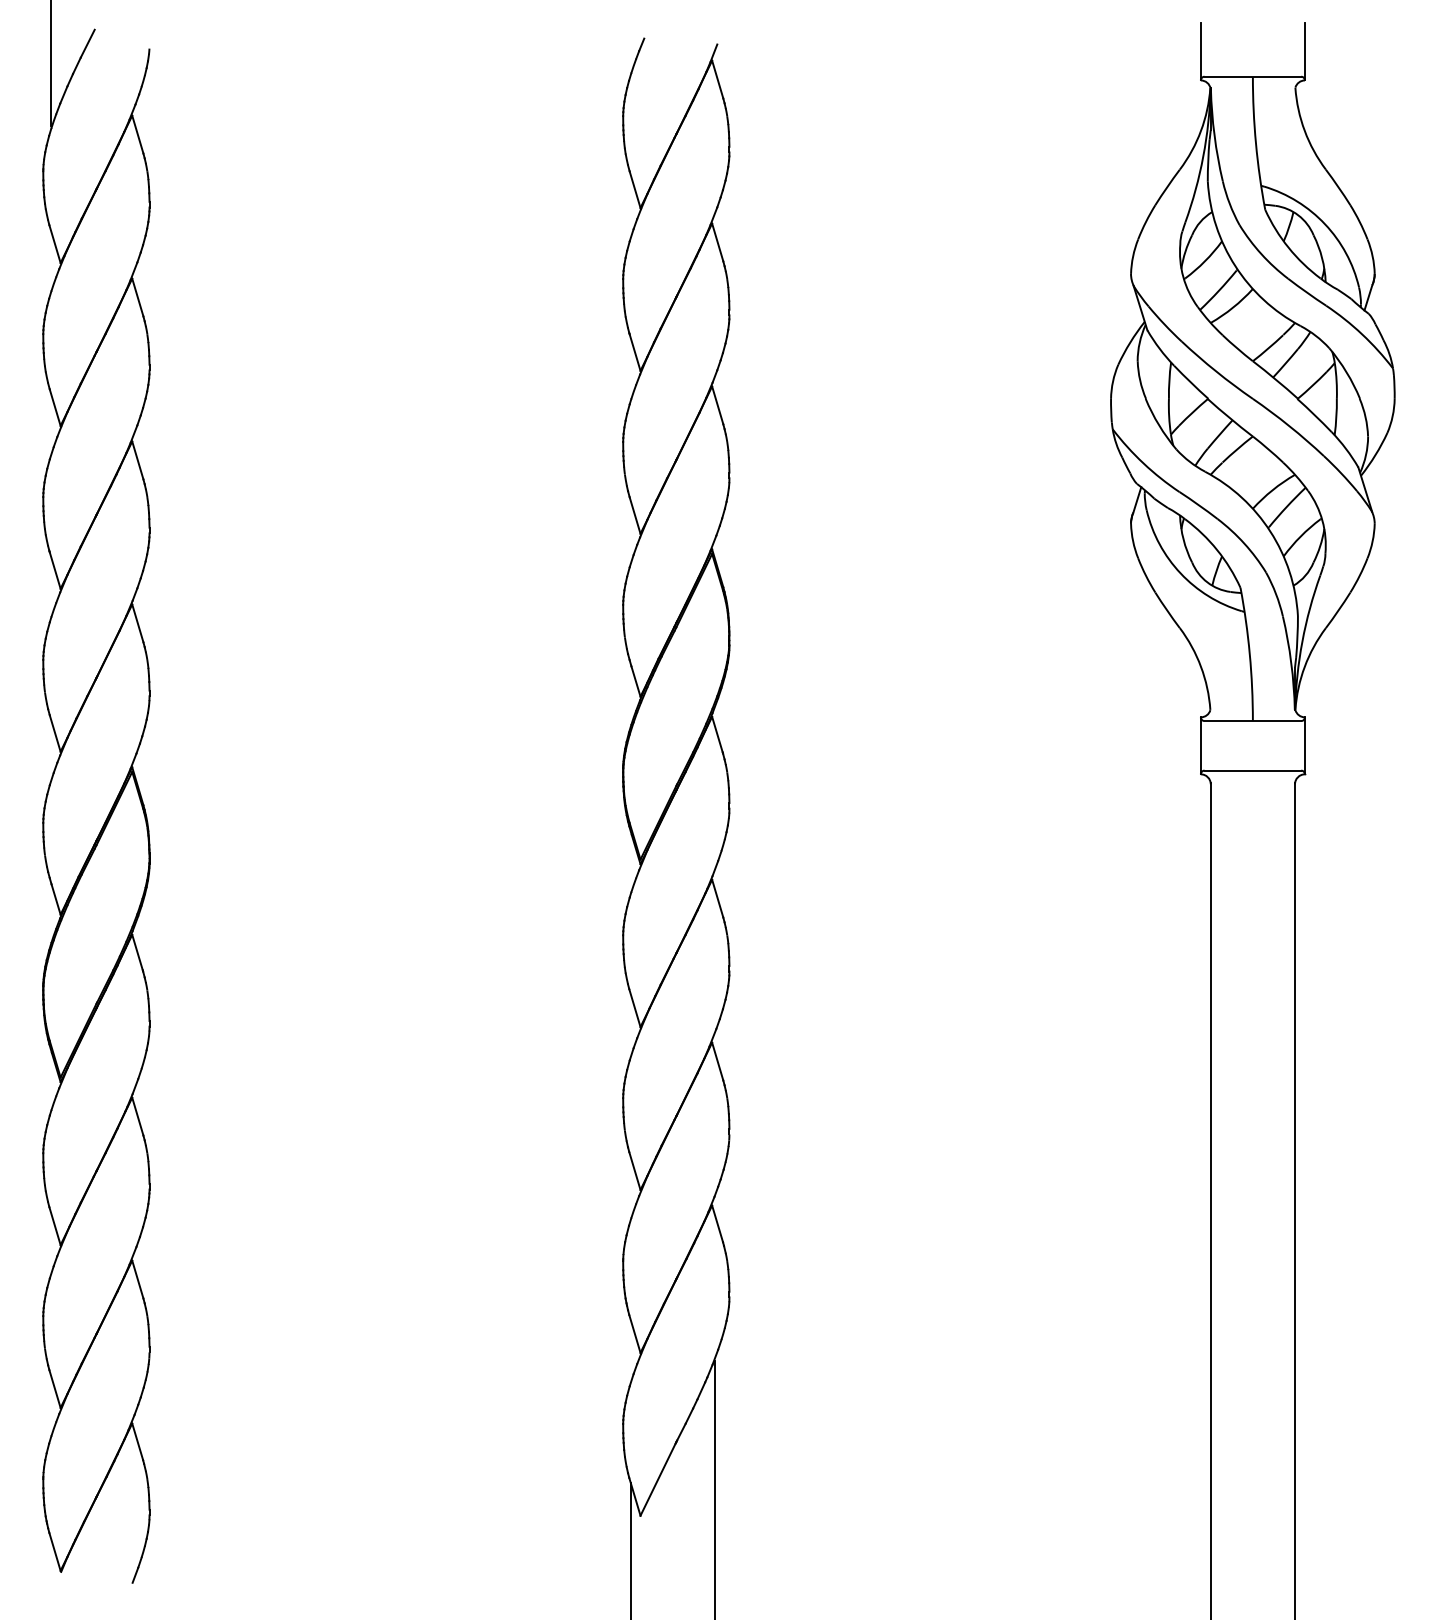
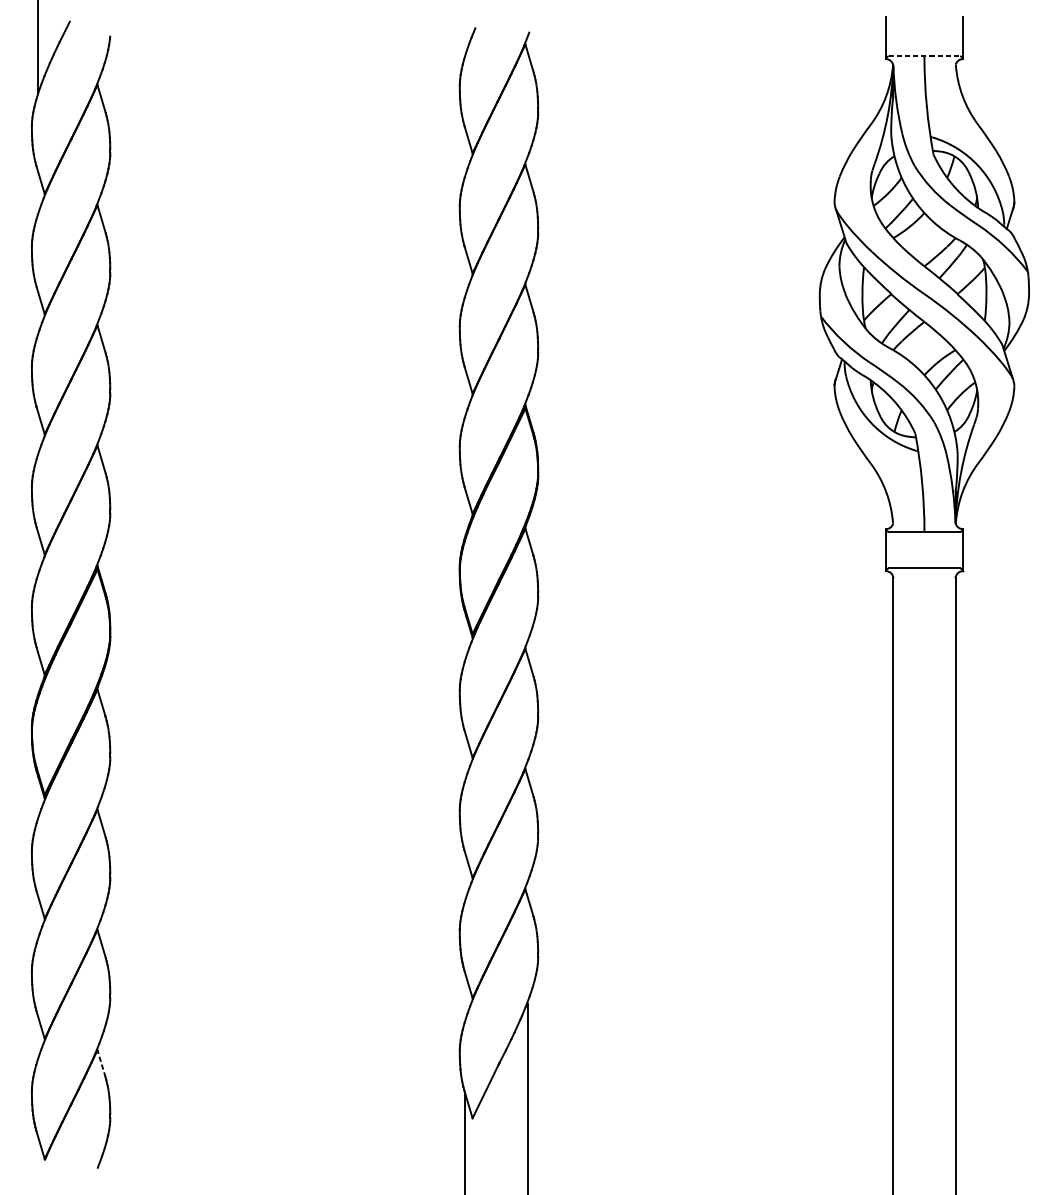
line: (1253, 76) -> (924, 56), solid -> dashed
line: (137, 1441) -> (101, 1063), solid -> dashed

